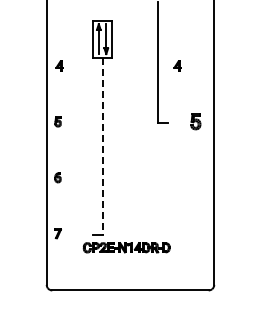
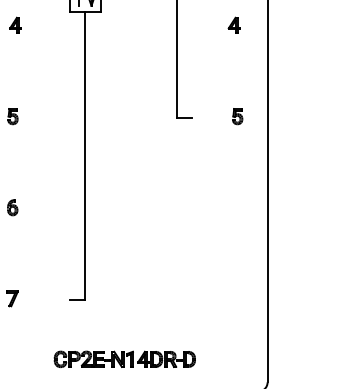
part: (177, 65) -> (233, 24), moved
part: (195, 121) -> (236, 115), size x0.62
line: (102, 146) -> (85, 156), dashed -> solid
part: (126, 247) -> (124, 358), moved

